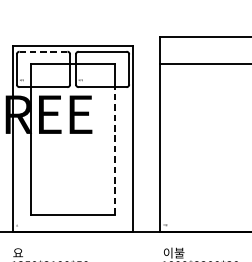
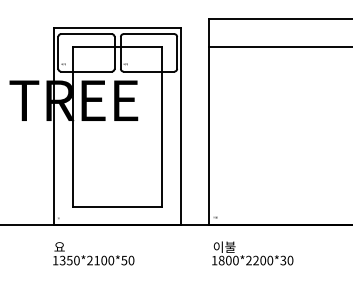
line: (42, 52) -> (85, 34), dashed -> solid
line: (115, 150) -> (162, 138), dashed -> solid

